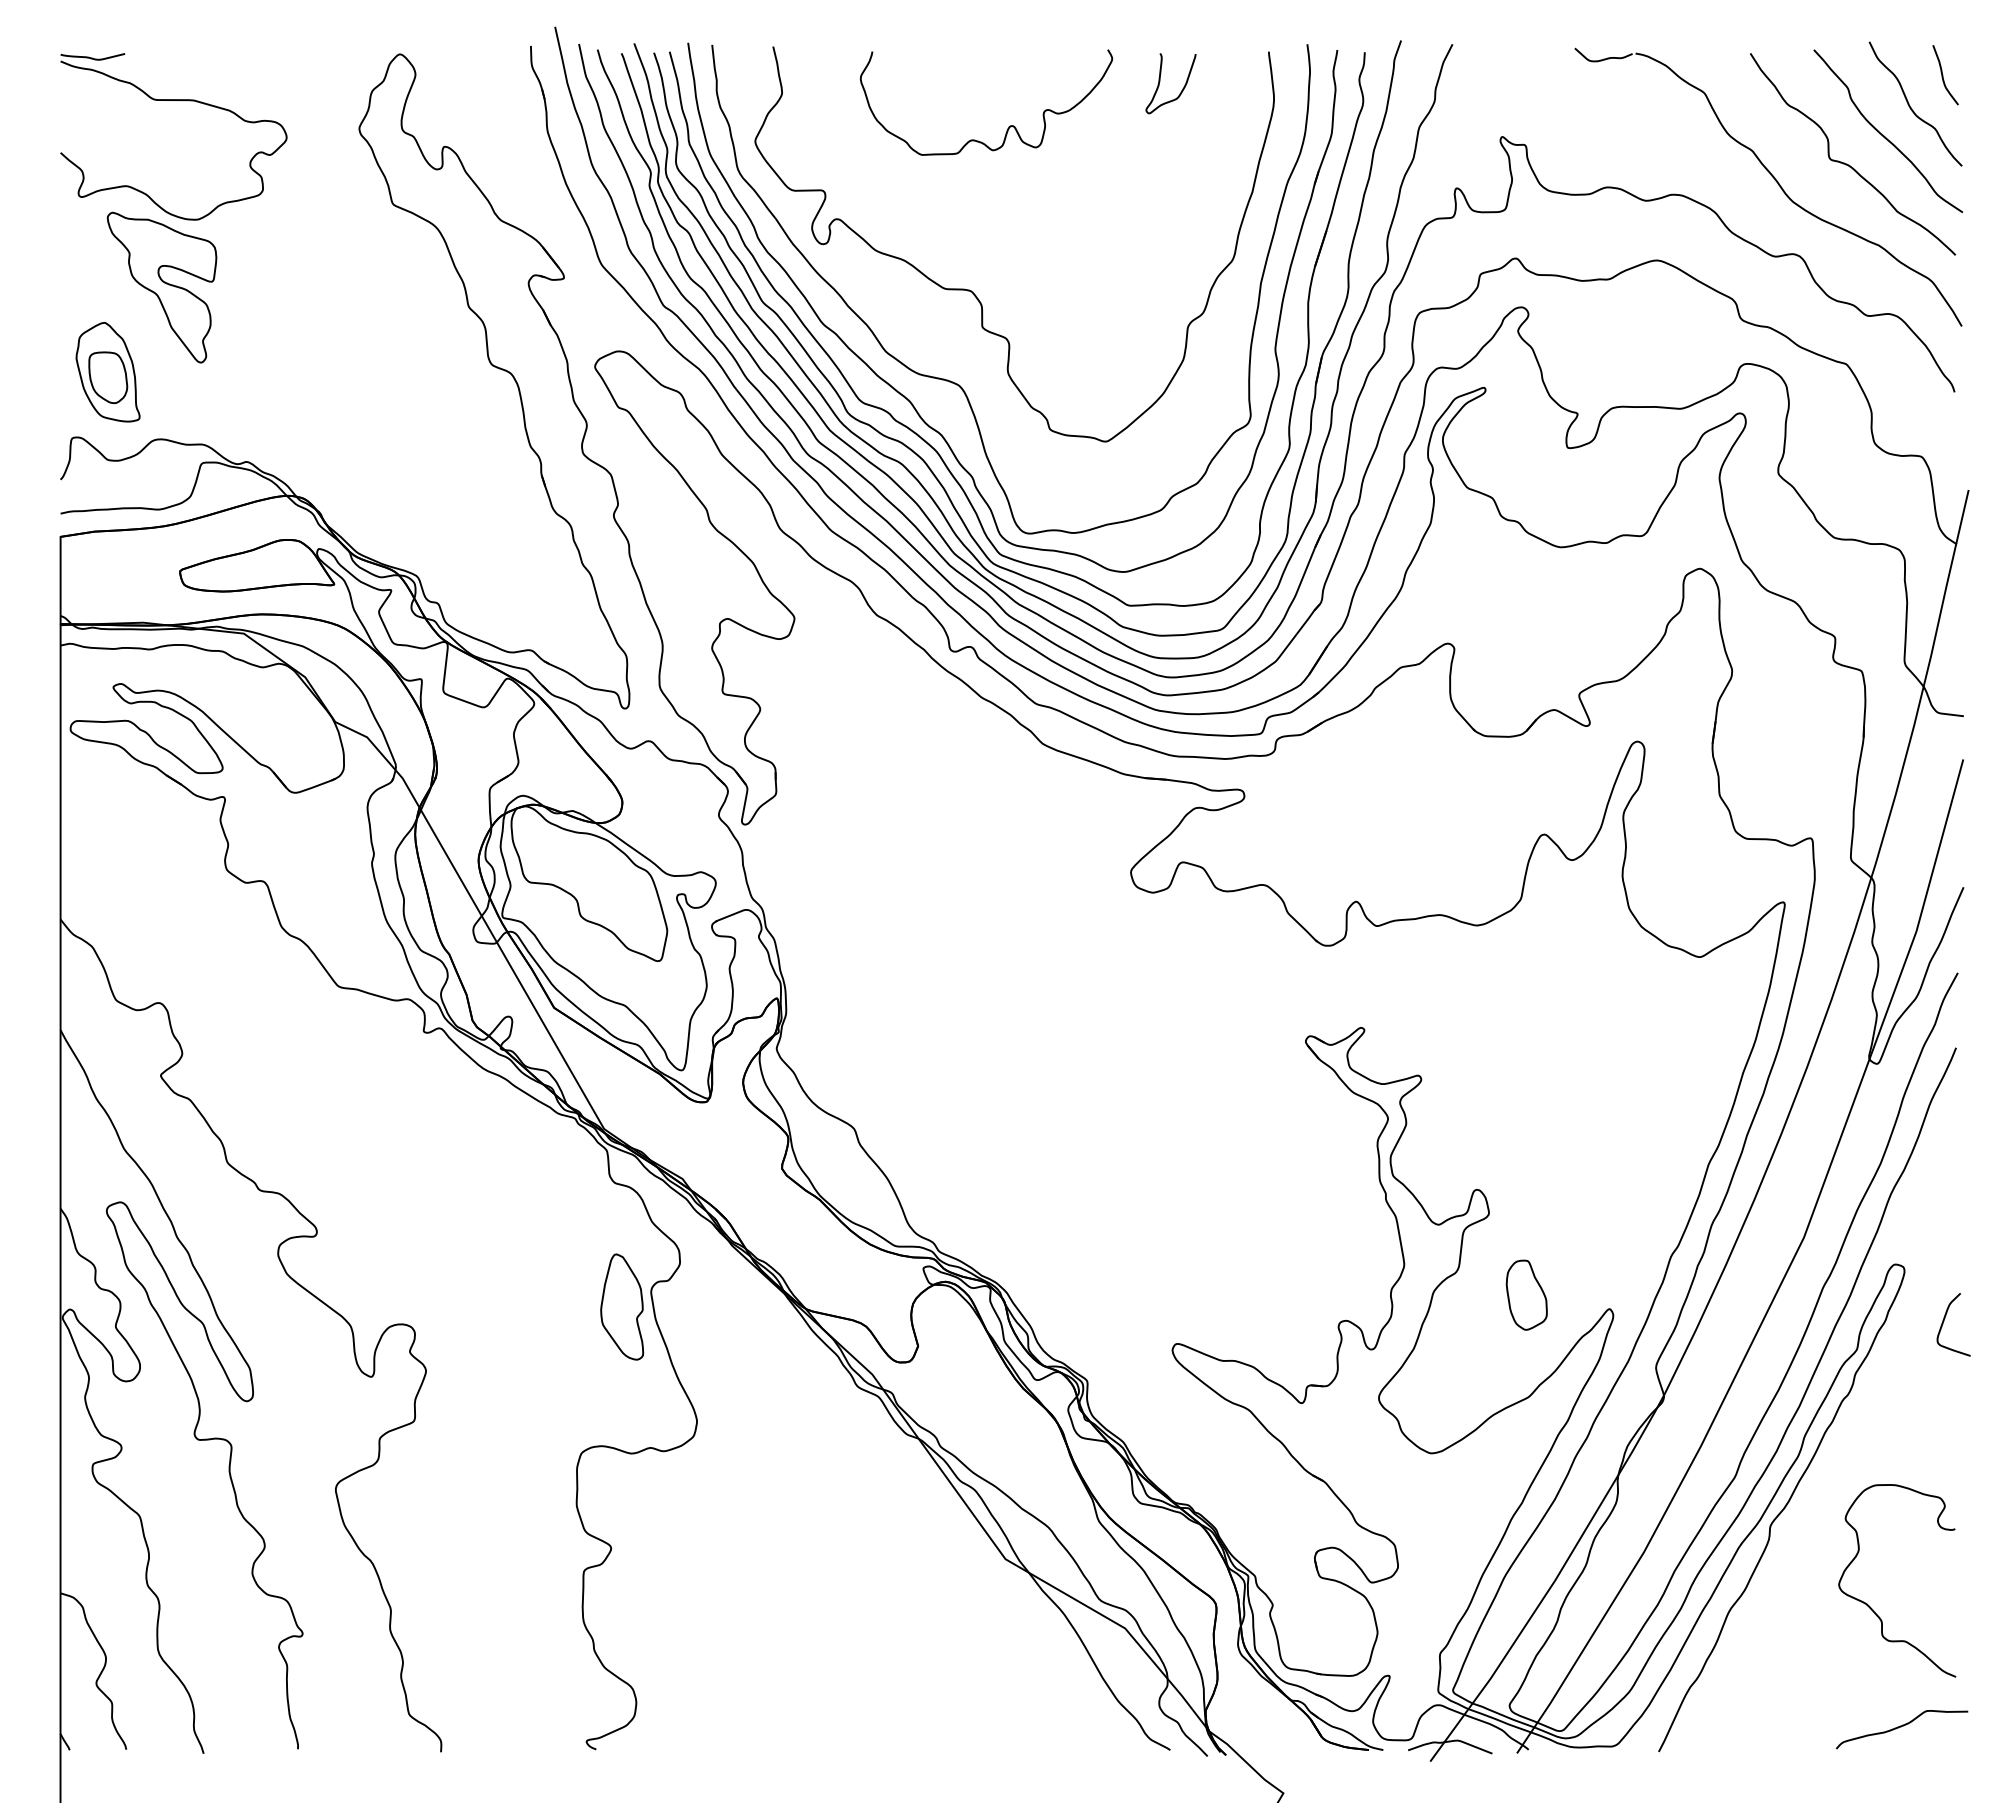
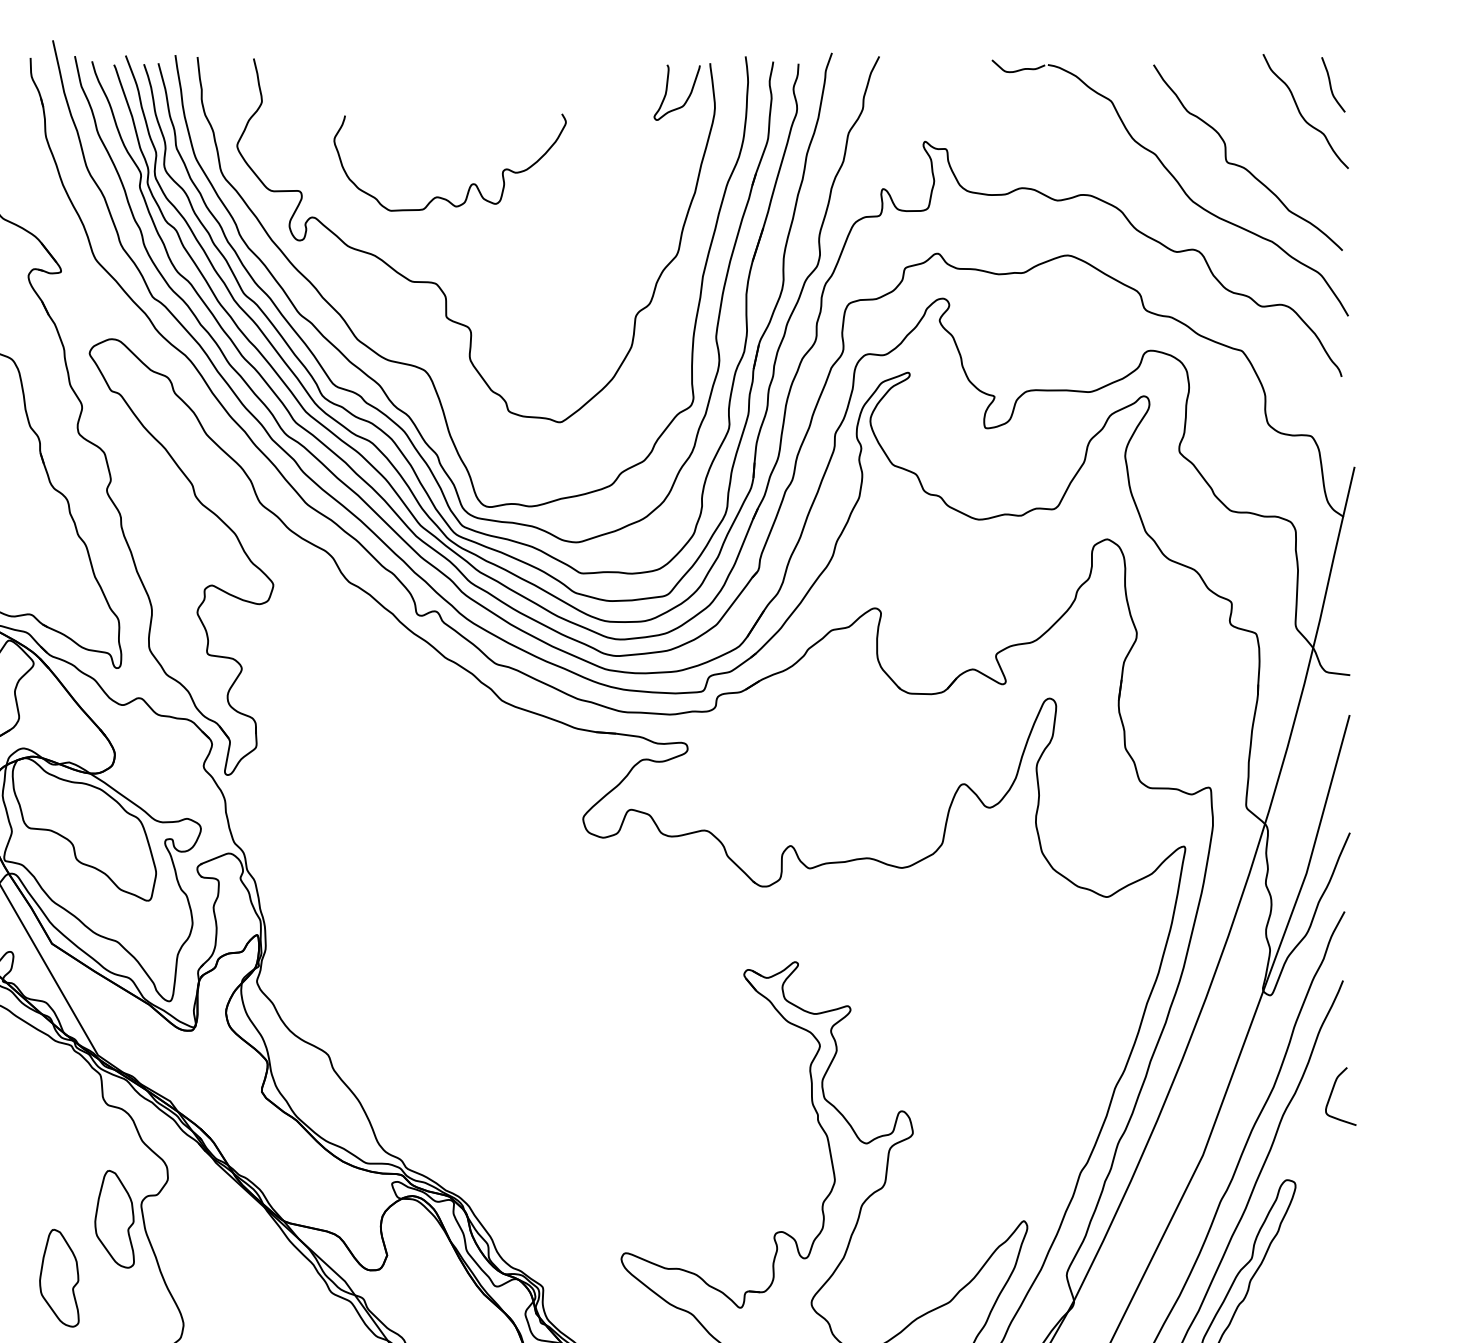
curve: (1160, 81) -> (667, 90), moved
curve: (1008, 126) -> (470, 184), moved
curve: (1884, 135) -> (1277, 140), removed
part: (1526, 1294) -> (947, 1207), removed
curve: (1944, 1321) -> (1332, 1093), moved
part: (562, 1370) -> (59, 1277), added

